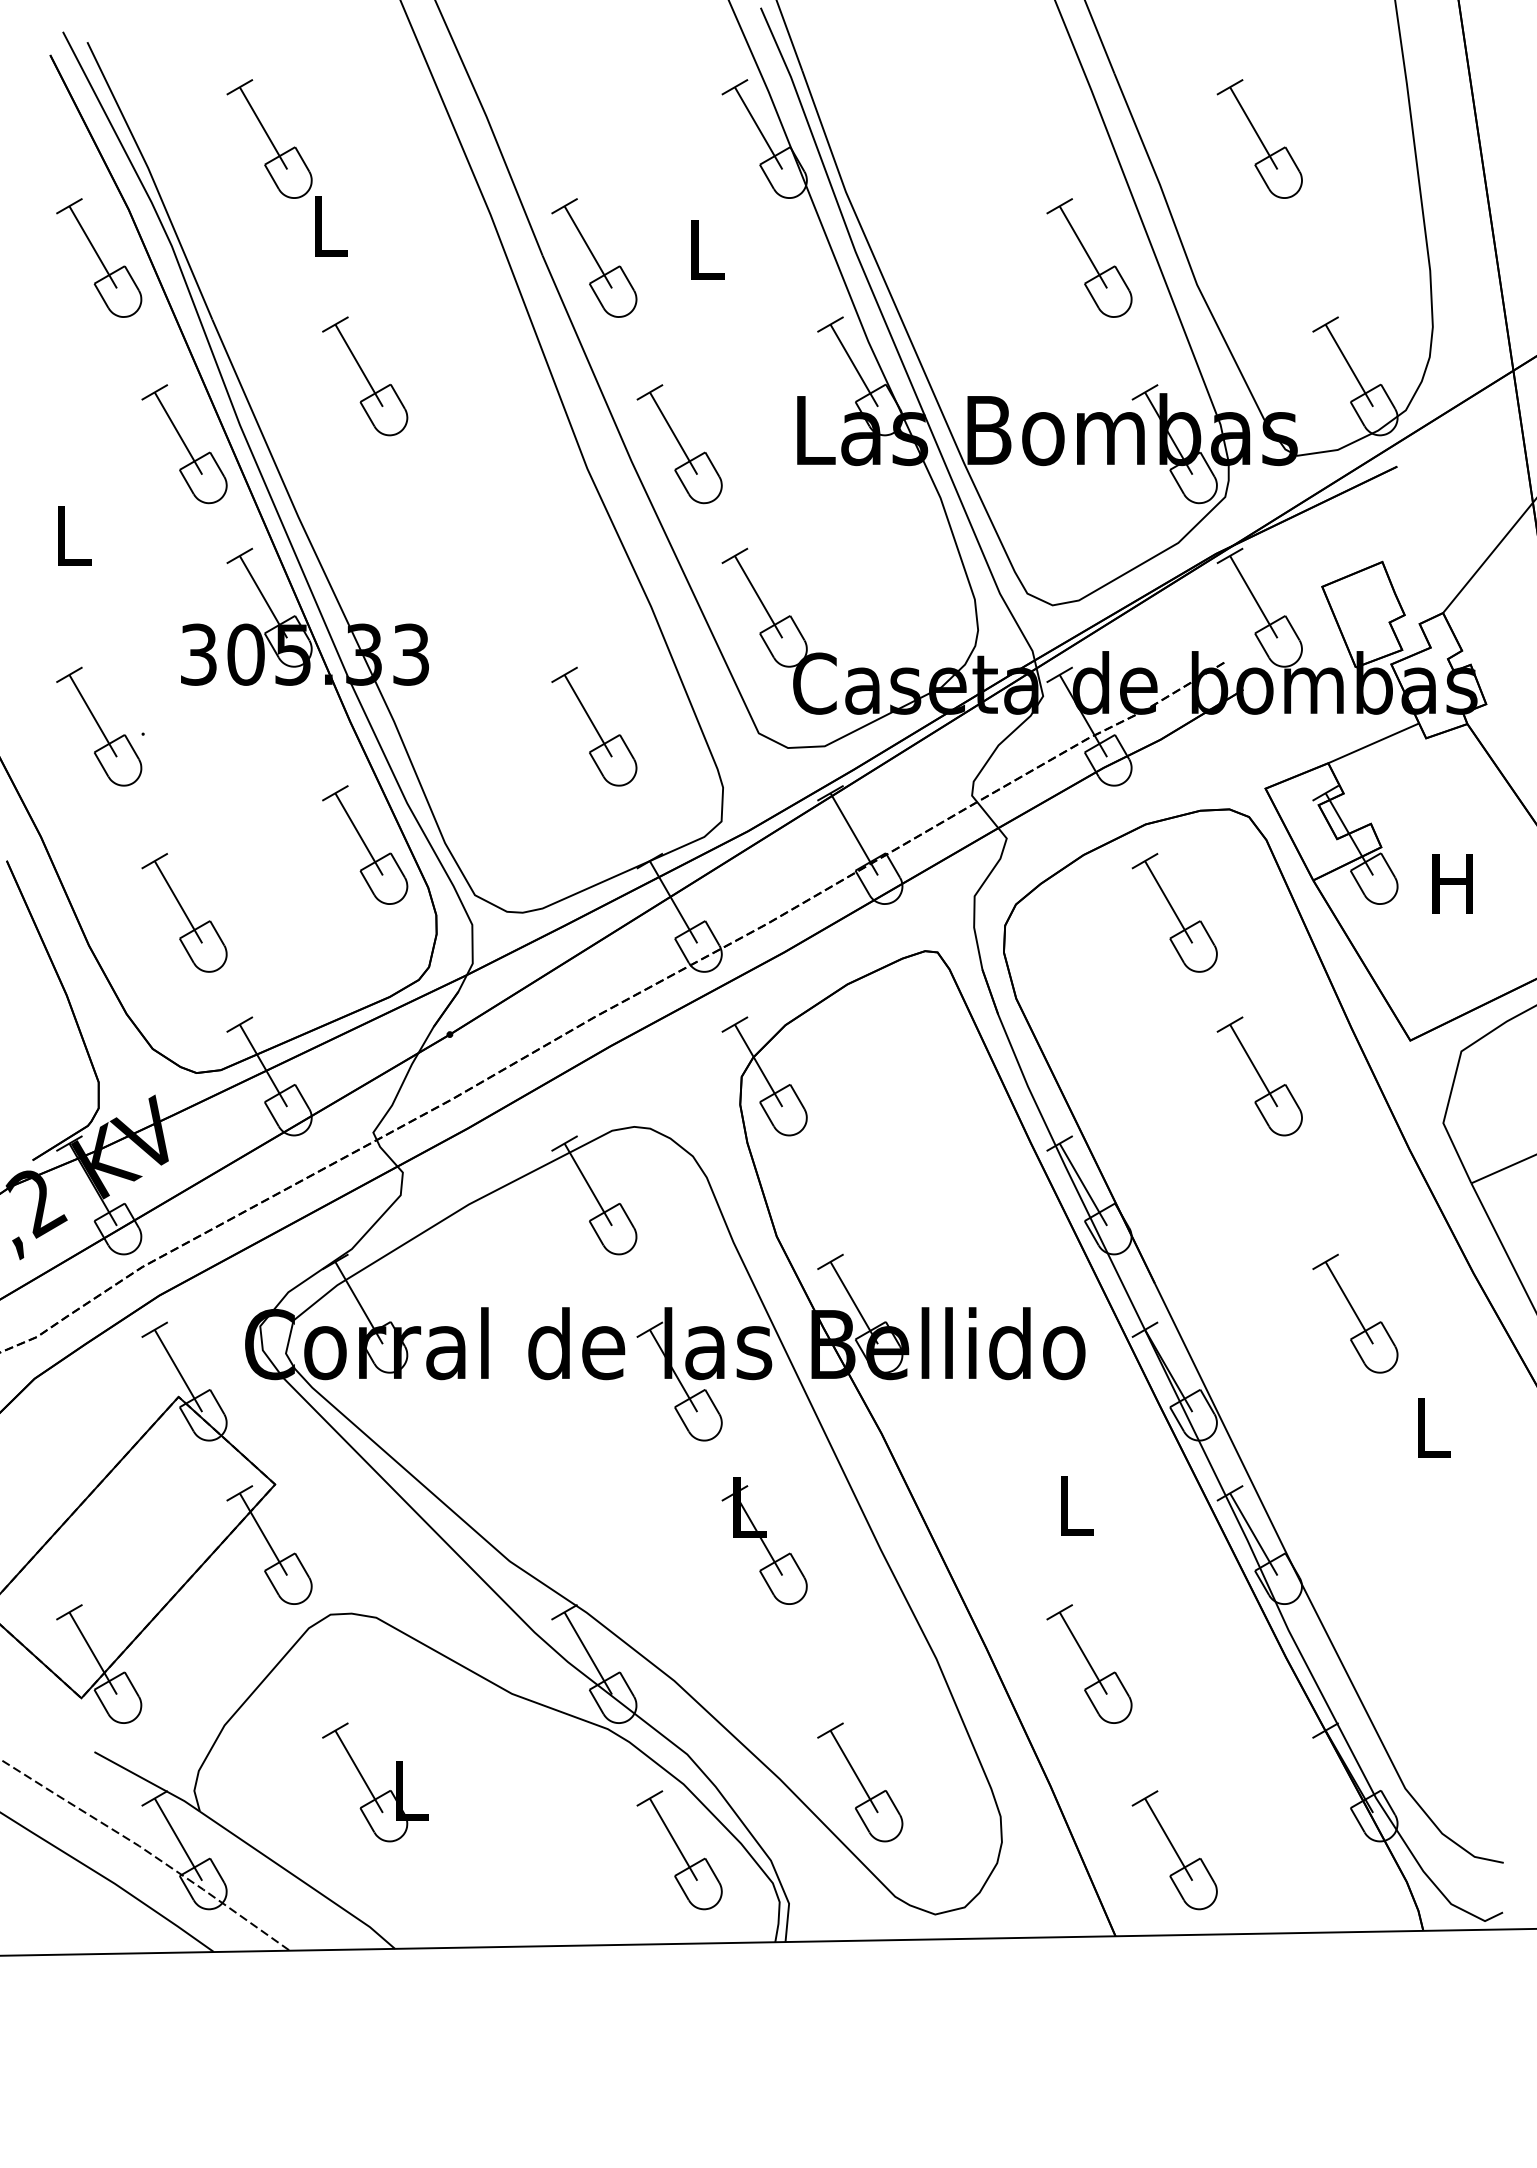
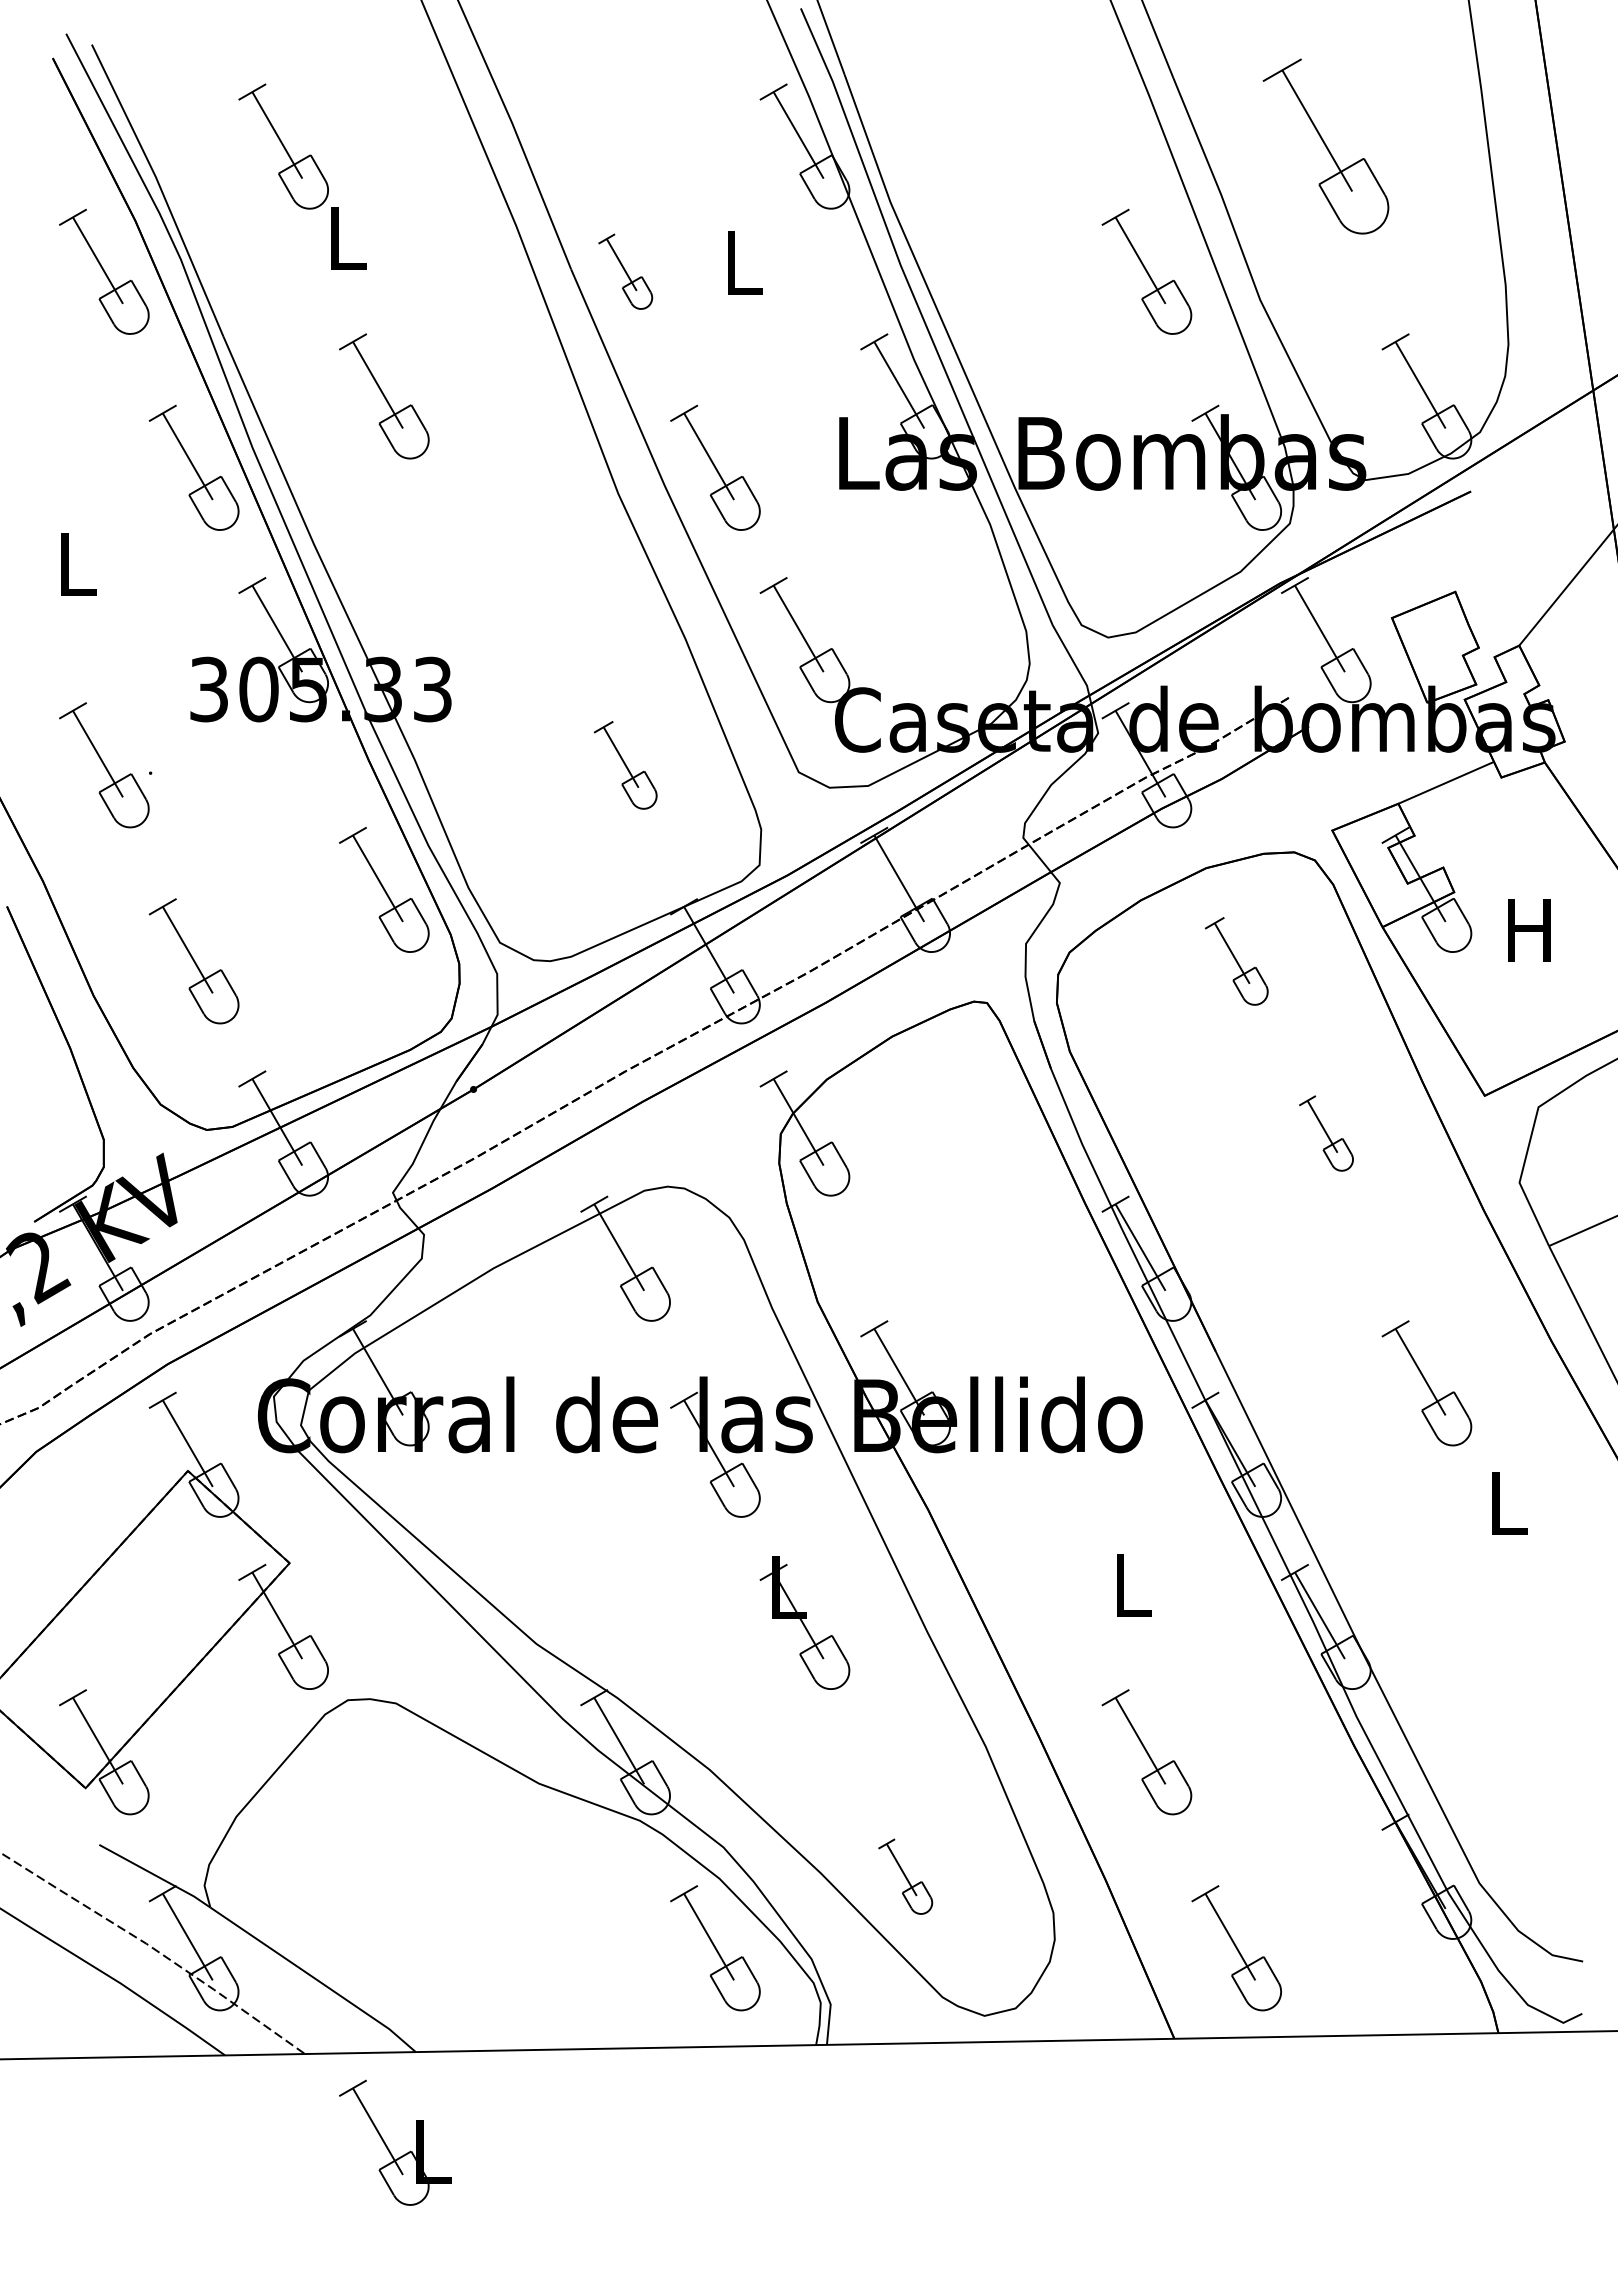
part: (1260, 138) -> (1326, 146), size x1.4
part: (594, 257) -> (625, 271), size x0.6
part: (594, 726) -> (625, 765), size x0.7
part: (1174, 913) -> (1236, 961), size x0.7
part: (1260, 1076) -> (1326, 1133), size x0.6
part: (860, 1782) -> (905, 1876), size x0.6
part: (368, 1784) -> (387, 2145), moved

